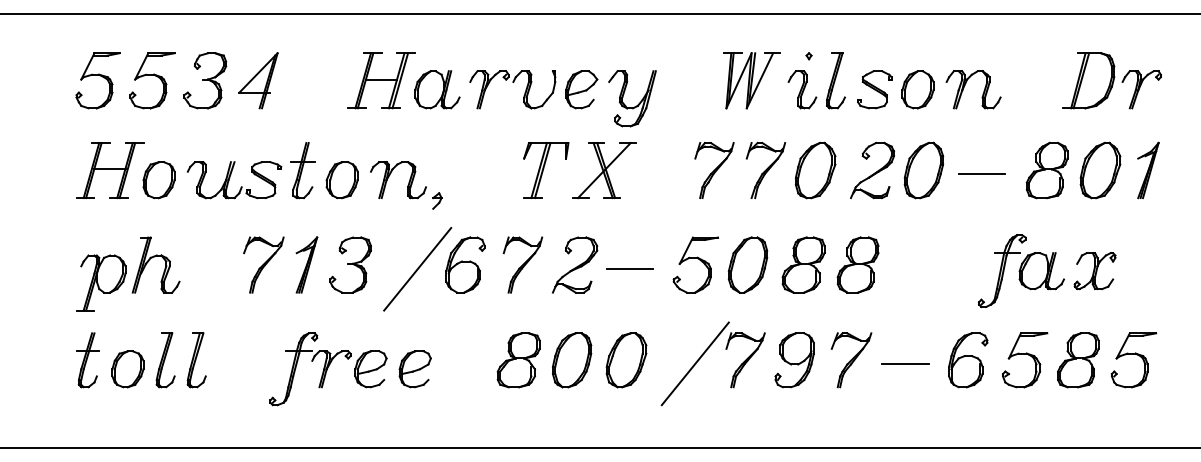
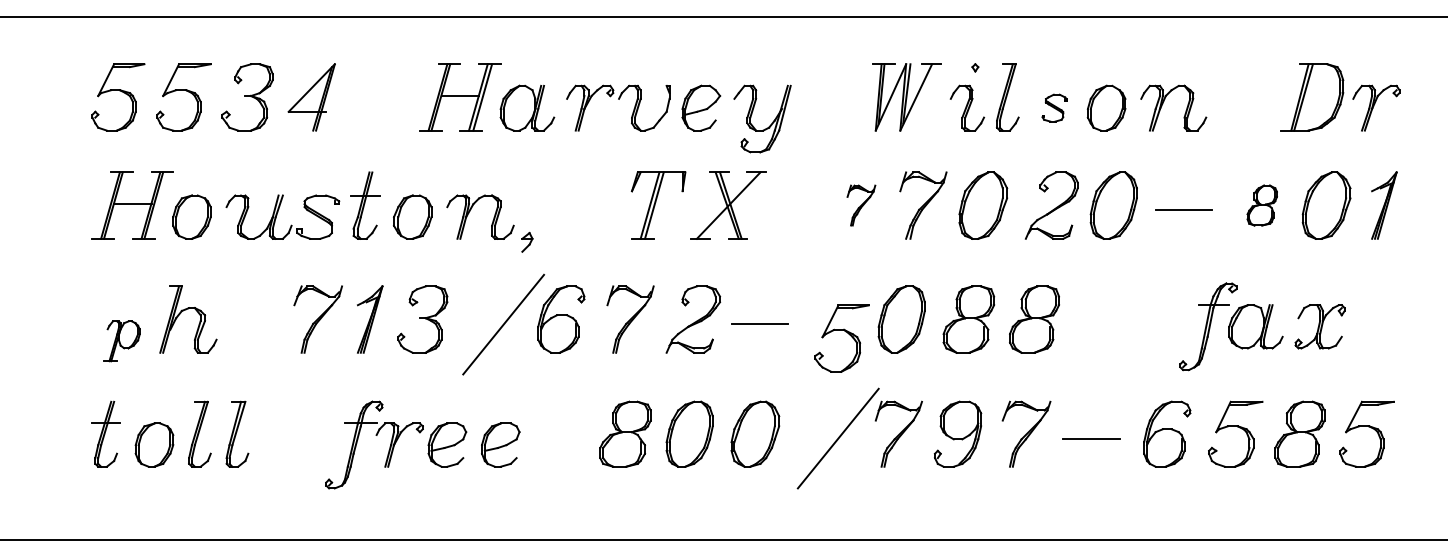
part: (874, 89) -> (1054, 107), size x0.6
part: (714, 170) -> (861, 205), size x0.6
part: (1046, 170) -> (1261, 205), size x0.6
part: (698, 260) -> (845, 332), moved
part: (100, 283) -> (121, 341), size x0.6

